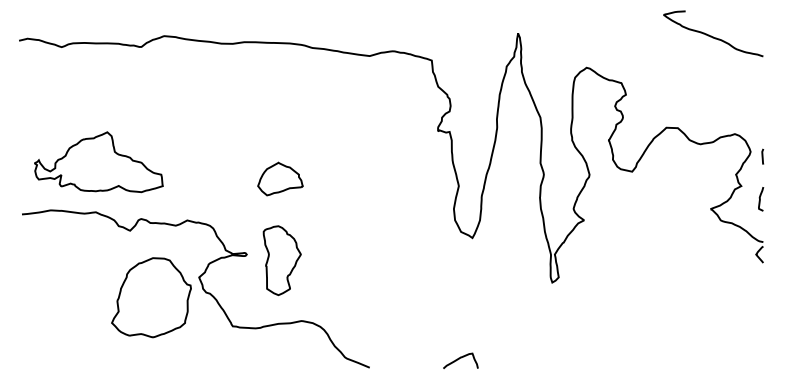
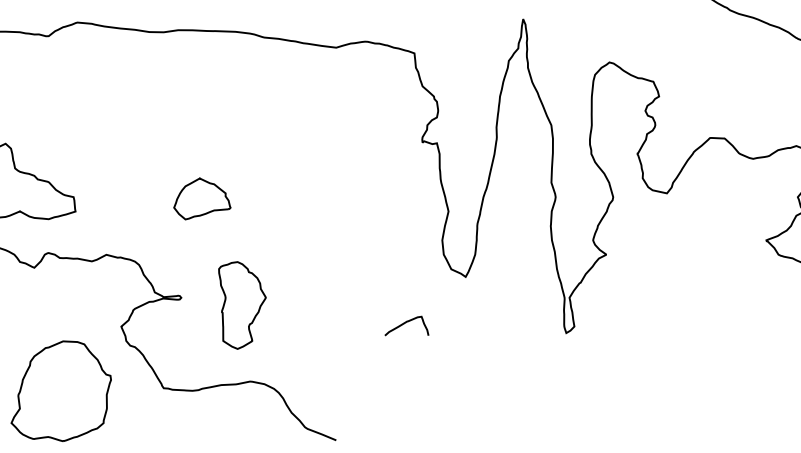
part: (280, 178) -> (202, 198), moved
part: (281, 260) -> (241, 305), moved
part: (151, 297) -> (61, 390), moved
curve: (459, 359) -> (405, 324), moved

